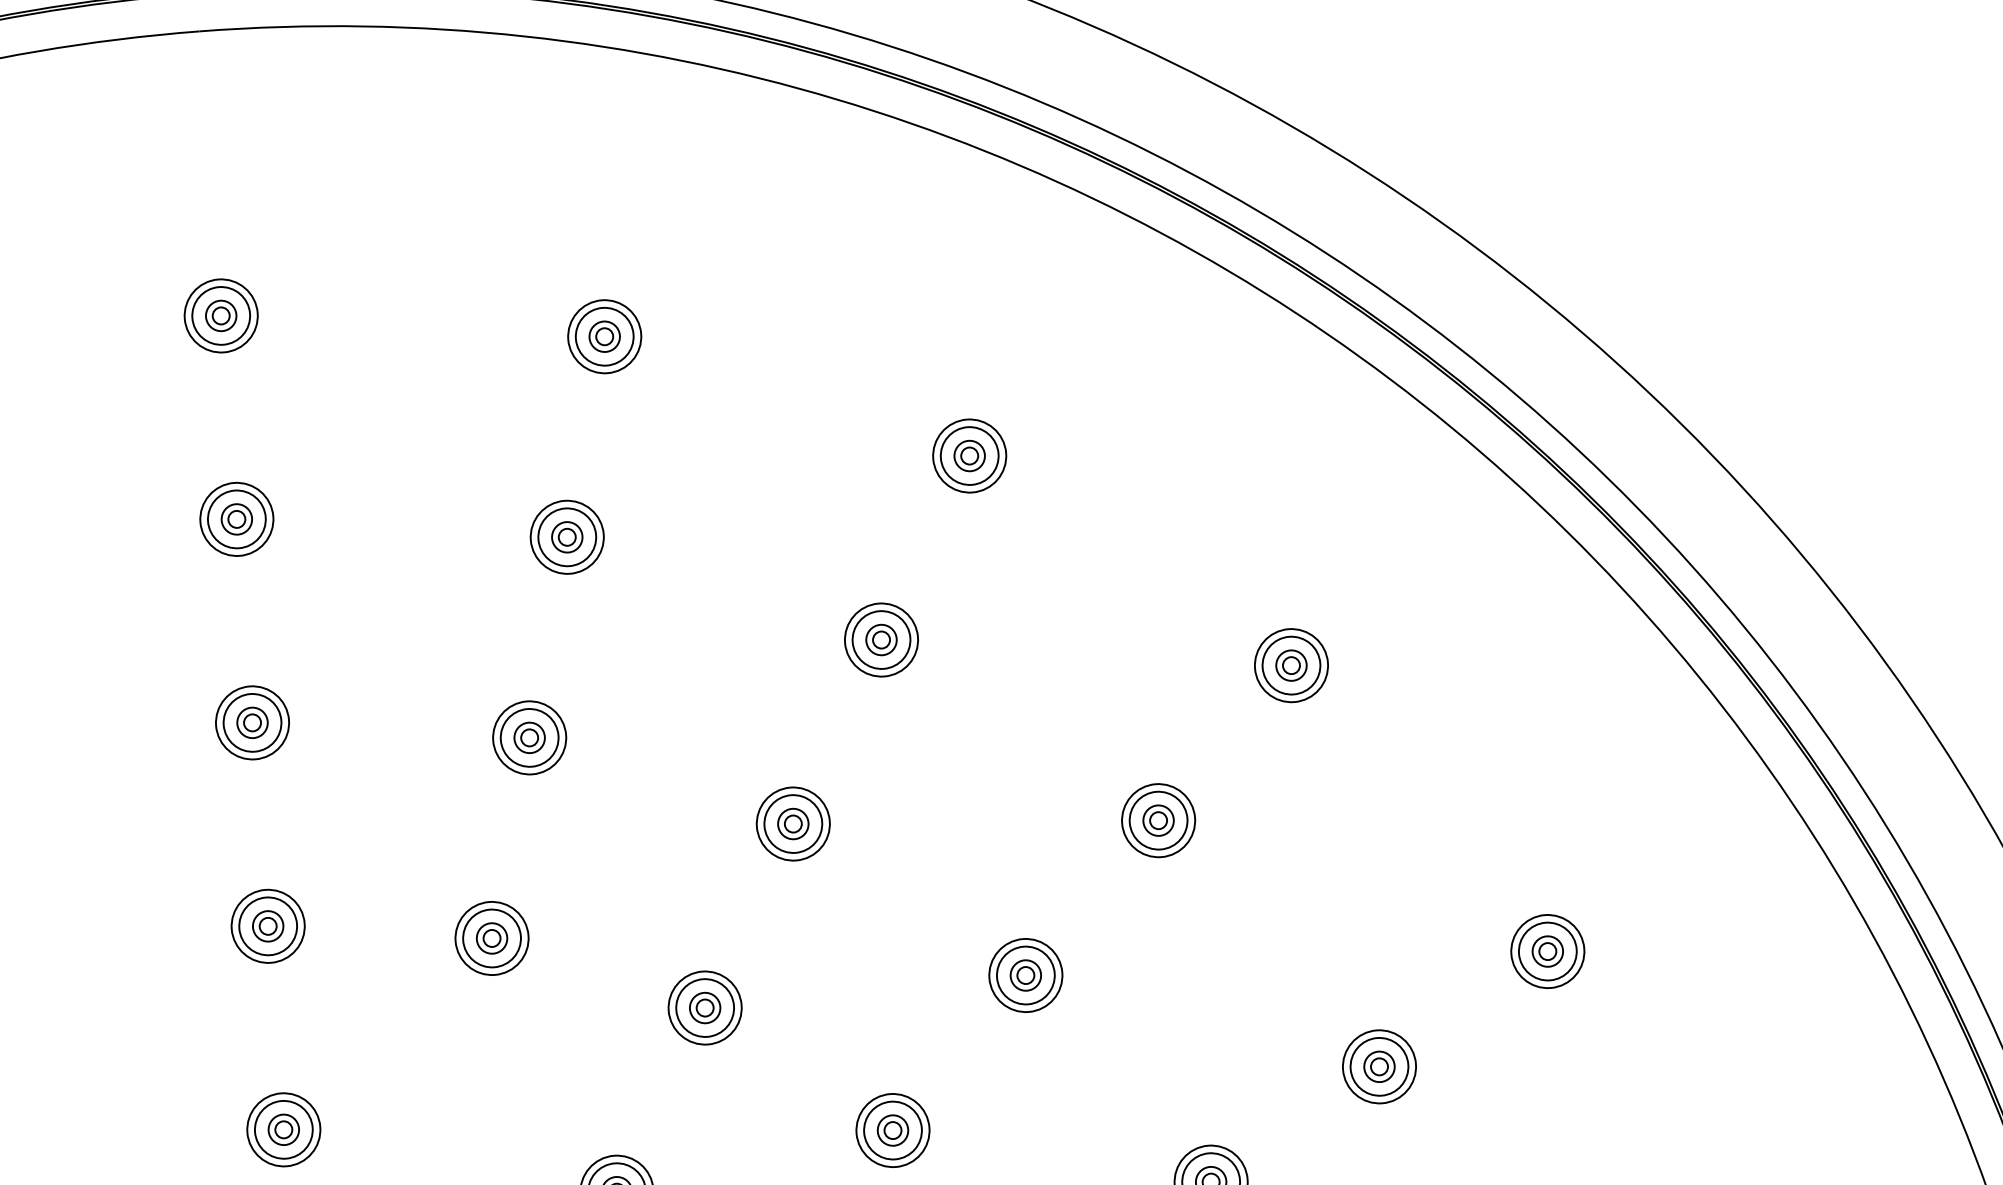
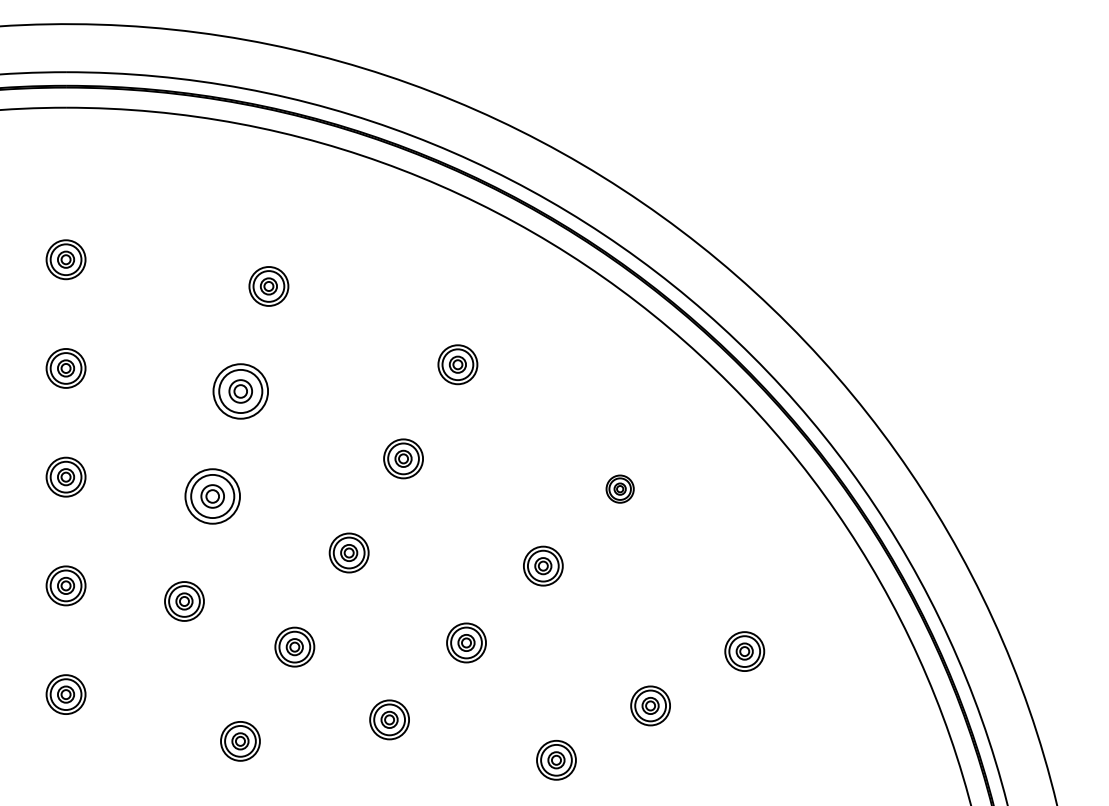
part: (566, 537) -> (240, 391), size x1.4
part: (1289, 664) -> (619, 488), size x0.7
part: (529, 737) -> (212, 496), size x1.4

